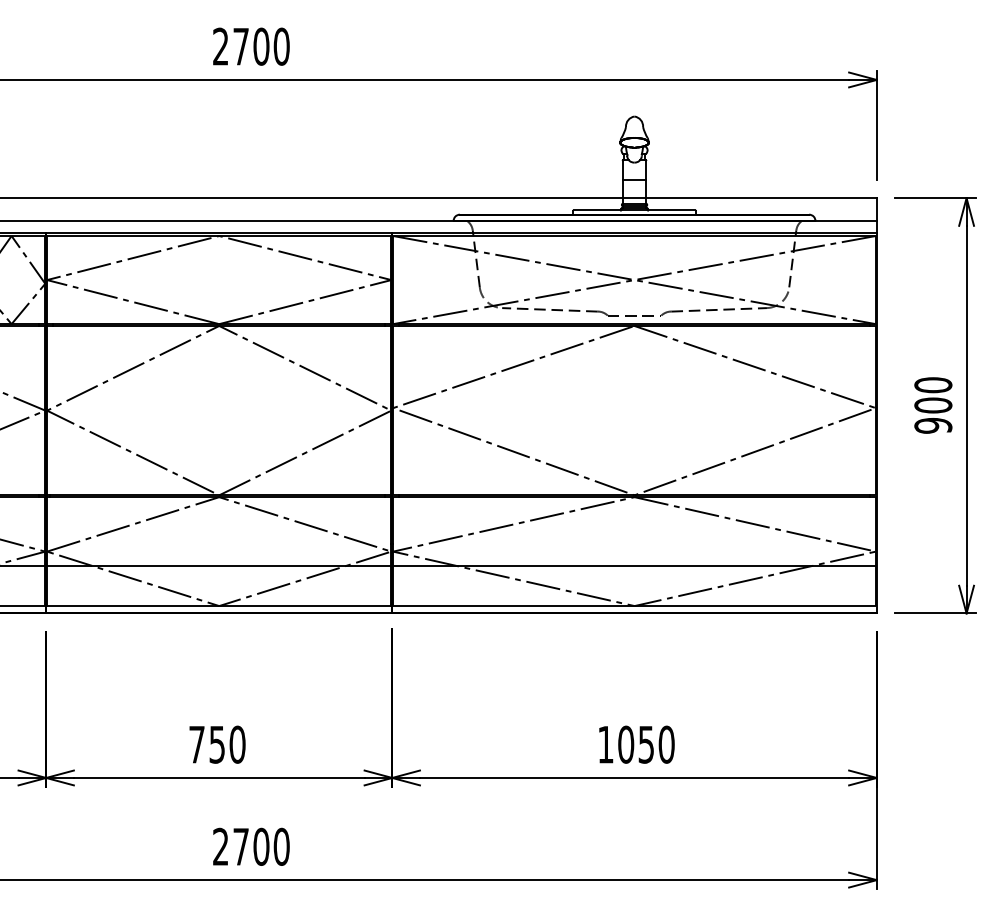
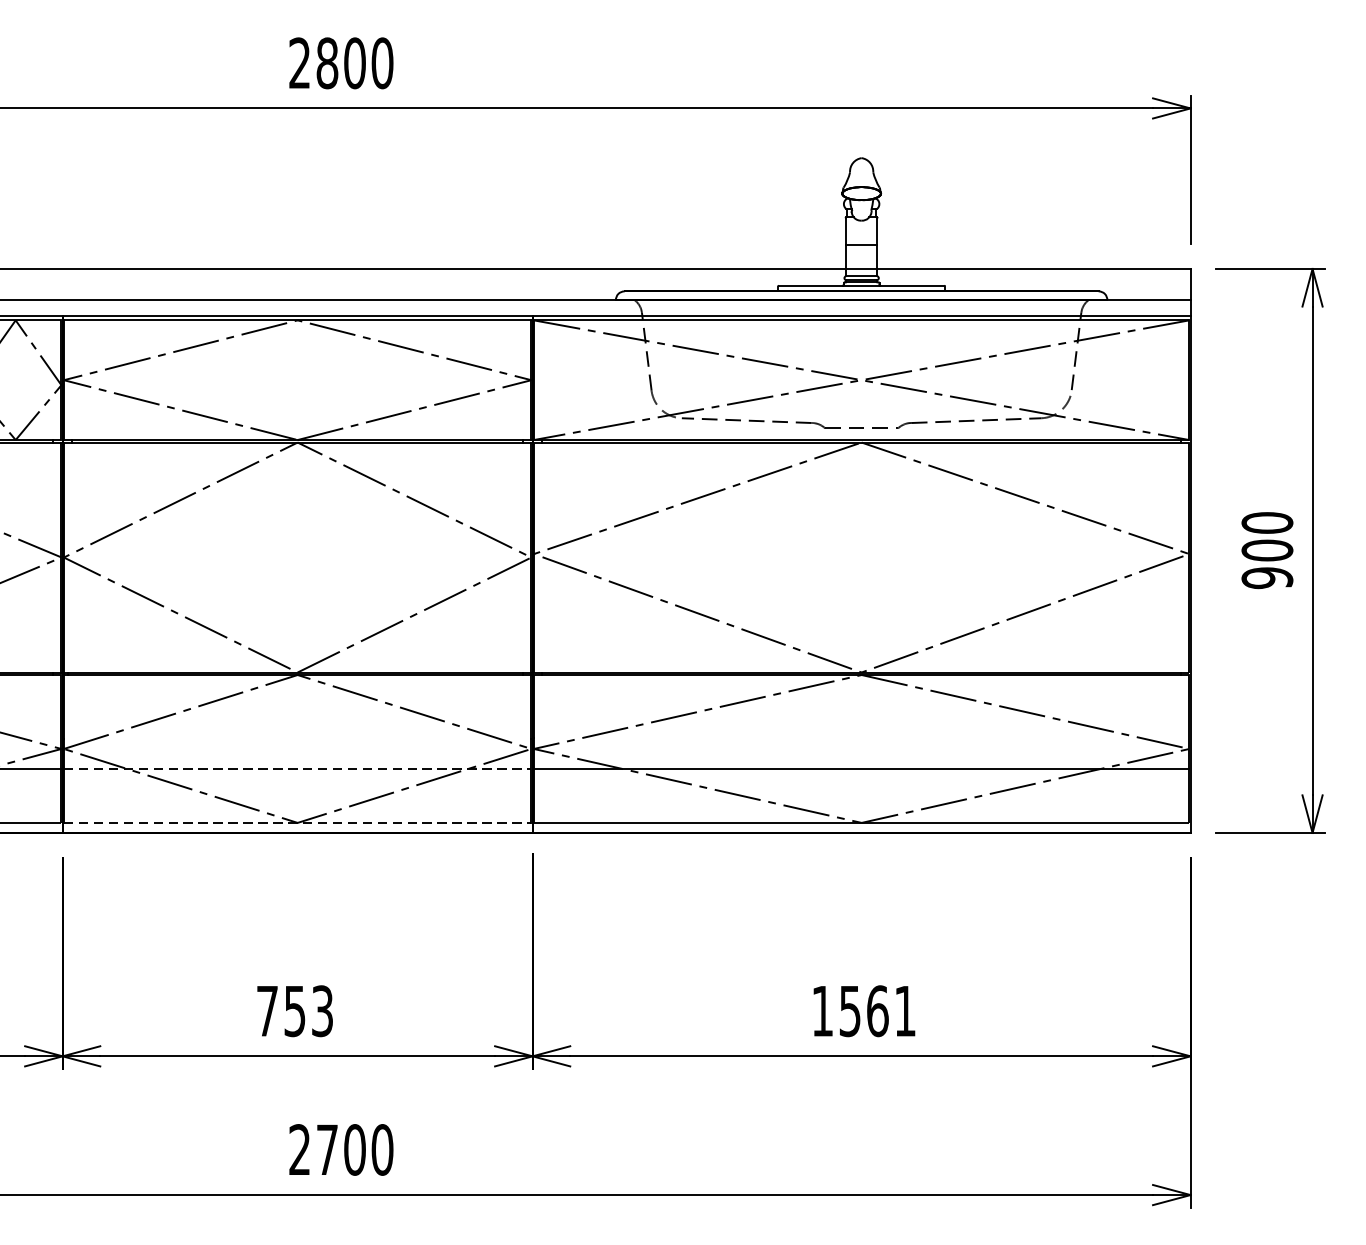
text: (241, 46) -> (327, 63), 2700 -> 2800
line: (219, 566) -> (298, 769), solid -> dashed
line: (219, 606) -> (298, 823), solid -> dashed
text: (237, 744) -> (322, 1010), 750 -> 753
text: (646, 744) -> (877, 1010), 1050 -> 1561

